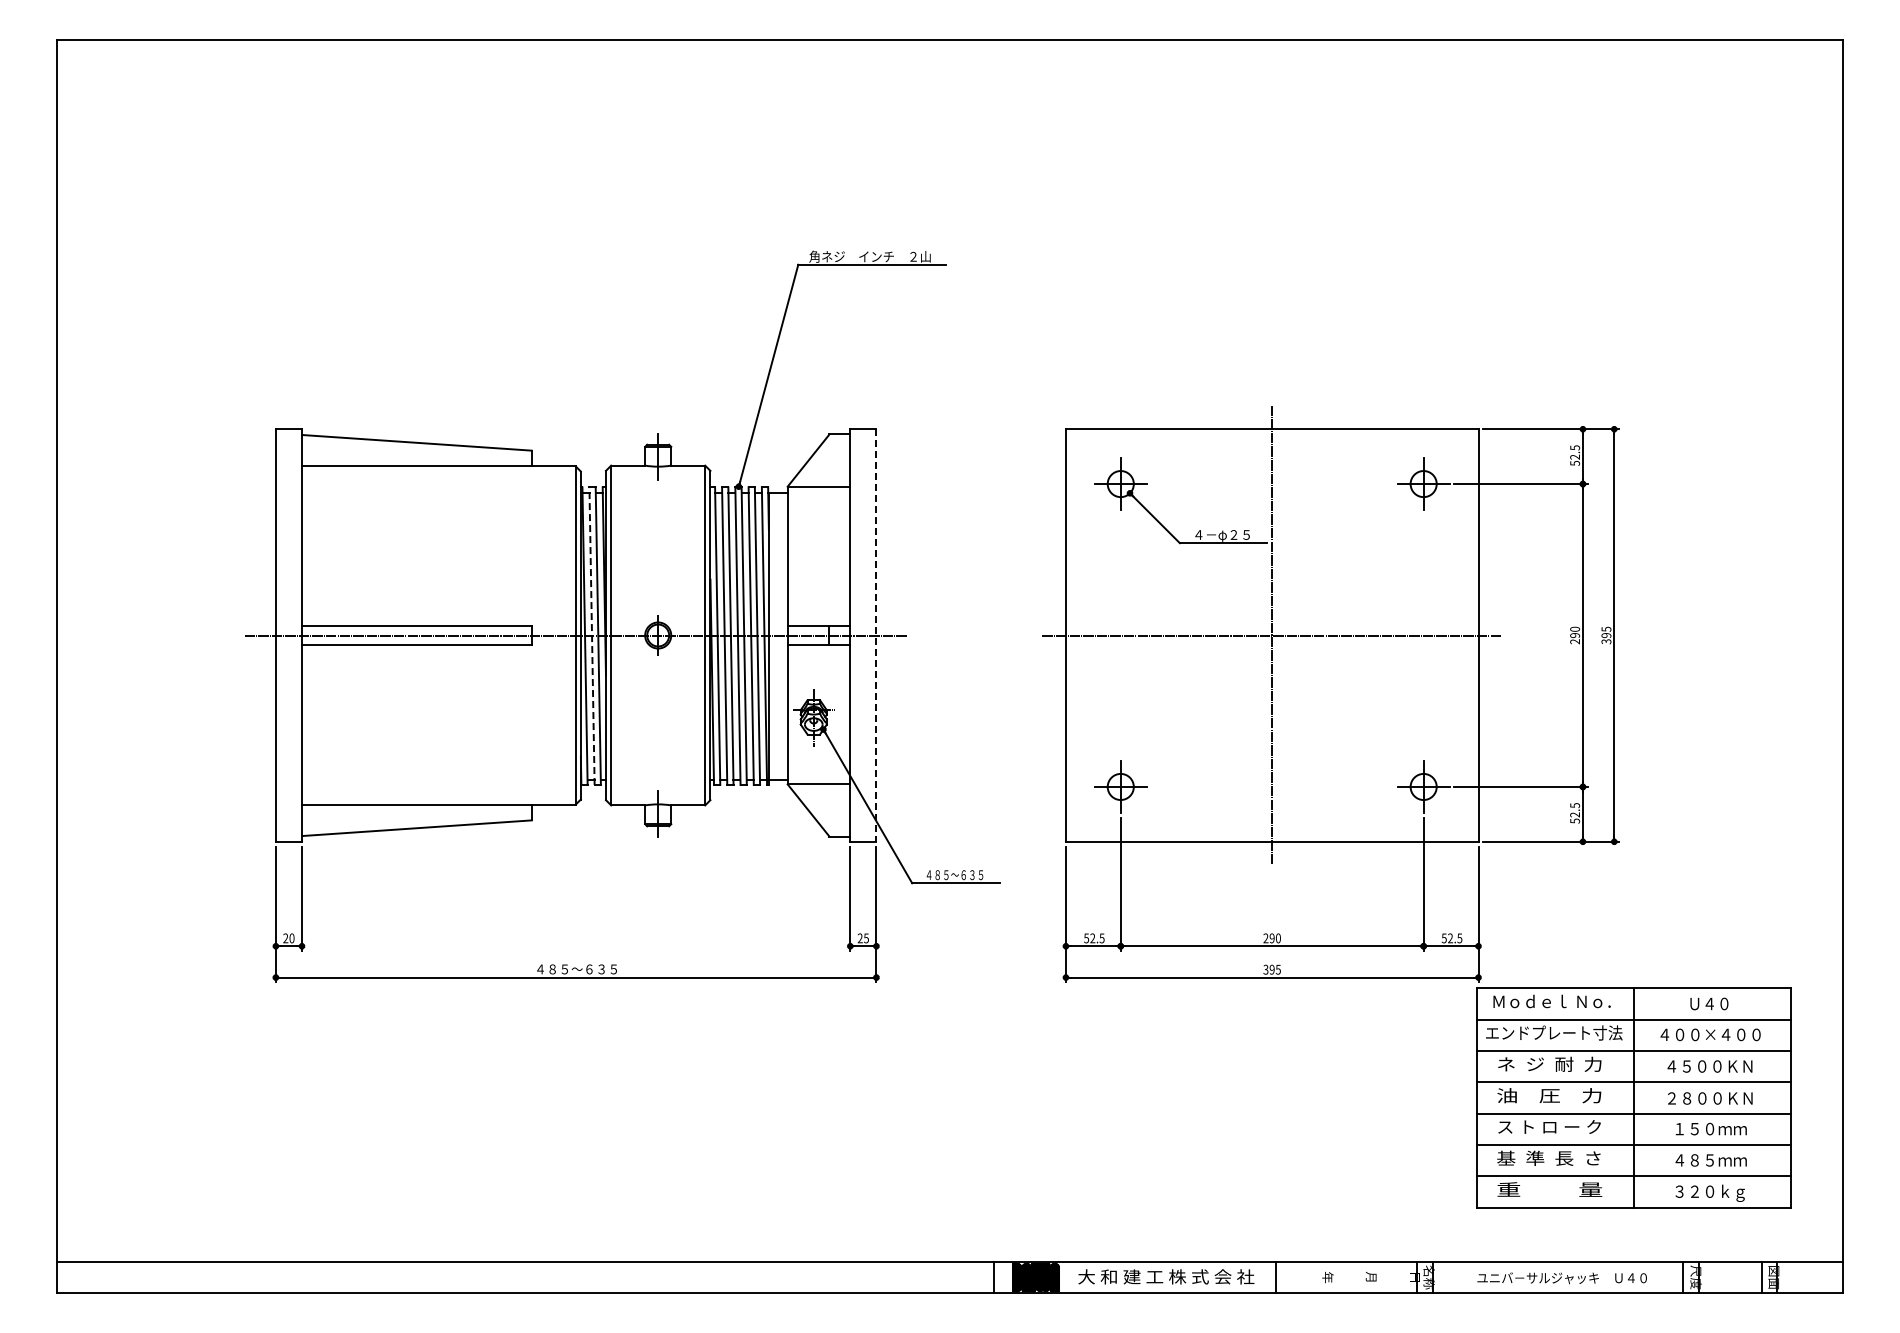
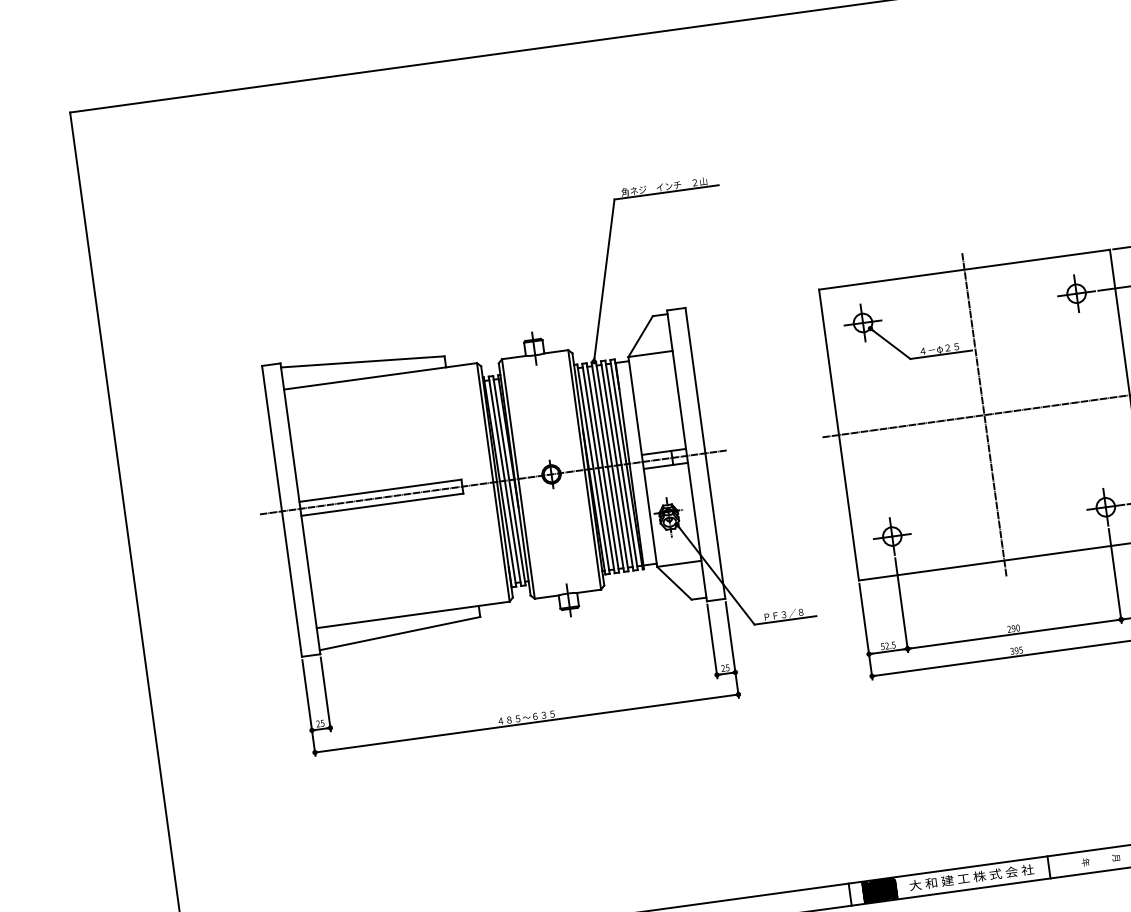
line: (592, 636) -> (505, 481), dashed -> solid
line: (876, 636) -> (705, 454), dashed -> solid
text: (954, 874) -> (783, 614), ４８５～６３５ -> ＰＦ３／８
text: (291, 938) -> (322, 723), 20 -> 25

